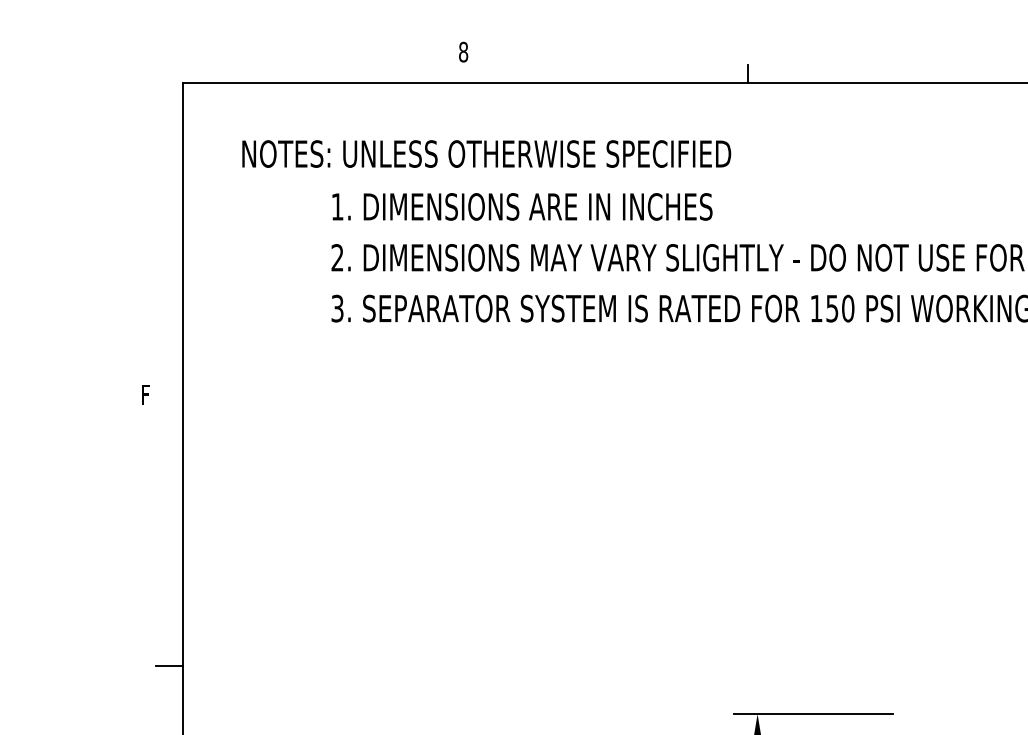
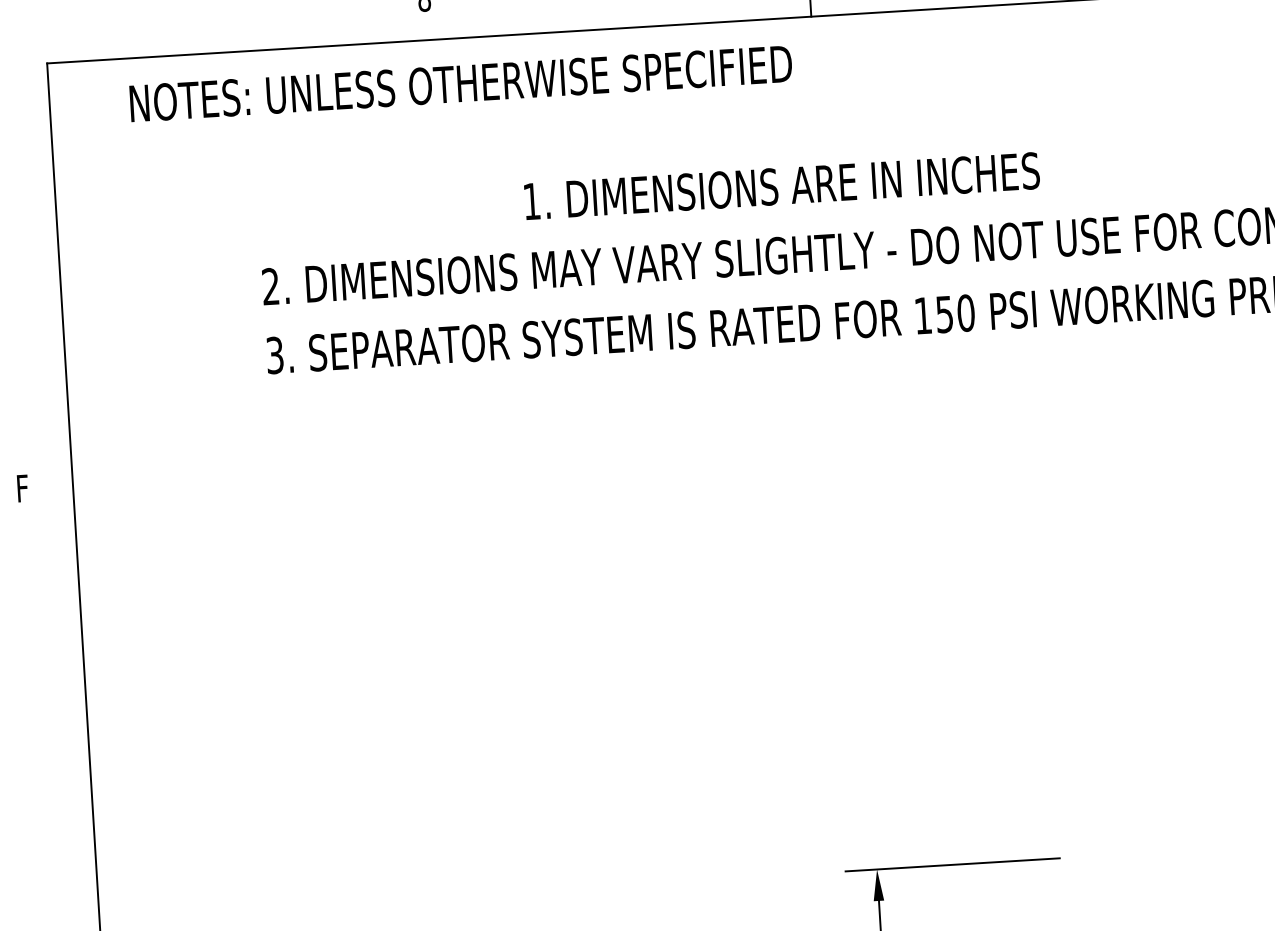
text: (486, 153) -> (460, 83), moved
text: (522, 206) -> (782, 185), moved
line: (169, 666) -> (77, 853), removed

